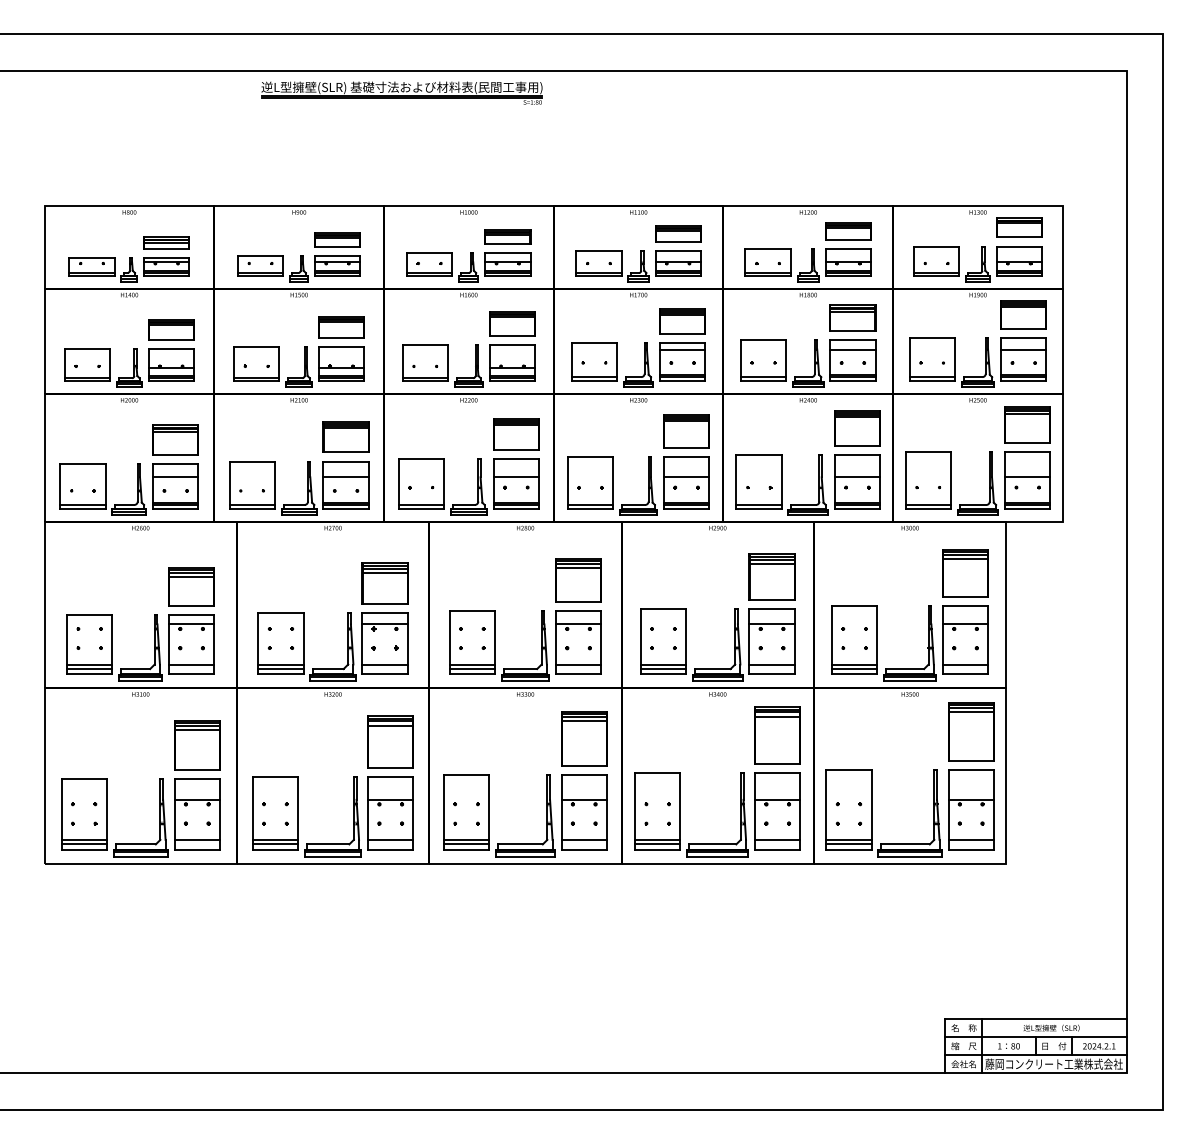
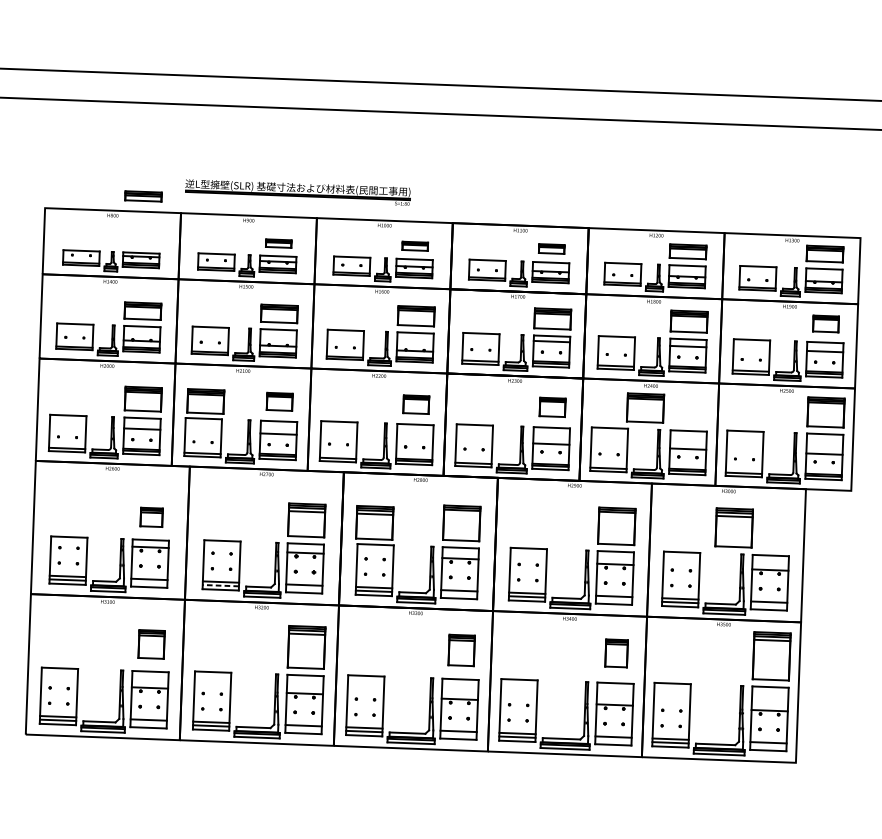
part: (401, 92) -> (297, 191), moved
part: (678, 233) -> (551, 248), size x0.7
part: (507, 236) -> (414, 245), size x0.7
part: (337, 239) -> (278, 243), size x0.7
part: (166, 242) -> (143, 195), moved
part: (1023, 314) -> (825, 323), size x0.7
part: (857, 428) -> (645, 408), moved
part: (686, 431) -> (552, 407), size x0.7
part: (516, 434) -> (416, 404), size x0.7
part: (345, 436) -> (279, 401), size x0.7
part: (253, 439) -> (205, 401), added
line: (515, 477) -> (414, 439), removed
line: (771, 563) -> (616, 515), removed
line: (578, 568) -> (462, 513), removed
part: (965, 573) -> (734, 527), moved
part: (469, 583) -> (374, 522), added
part: (191, 586) -> (151, 516), size x0.6
line: (281, 669) -> (221, 586), solid -> dashed
part: (777, 735) -> (616, 653), size x0.6
part: (584, 738) -> (461, 650), size x0.7
part: (197, 745) -> (151, 644), size x0.7

